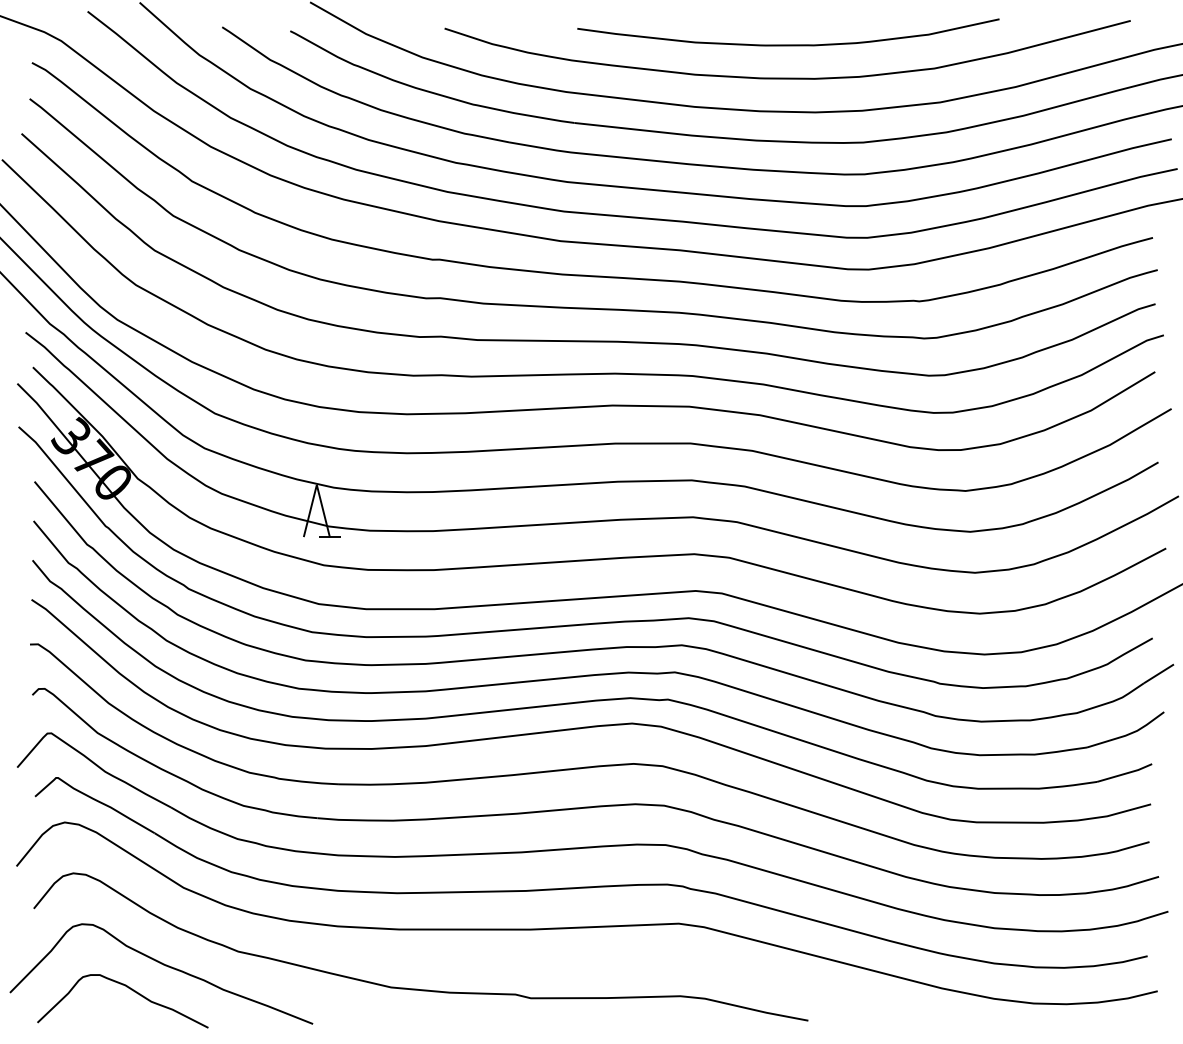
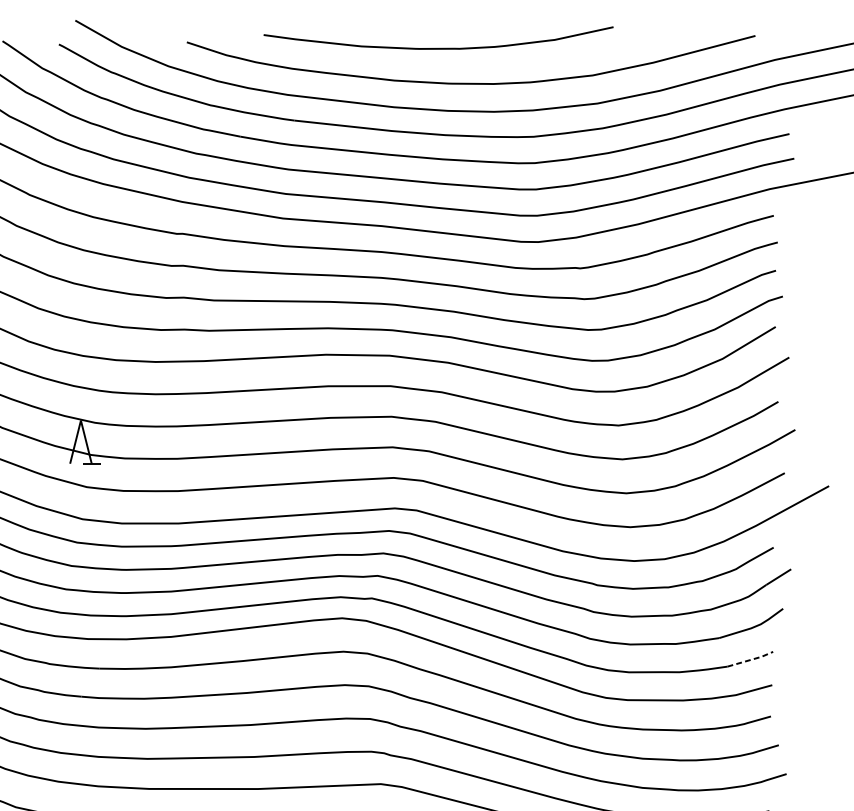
curve: (788, 44) -> (438, 48), moved
line: (1125, 773) -> (751, 659), solid -> dashed

